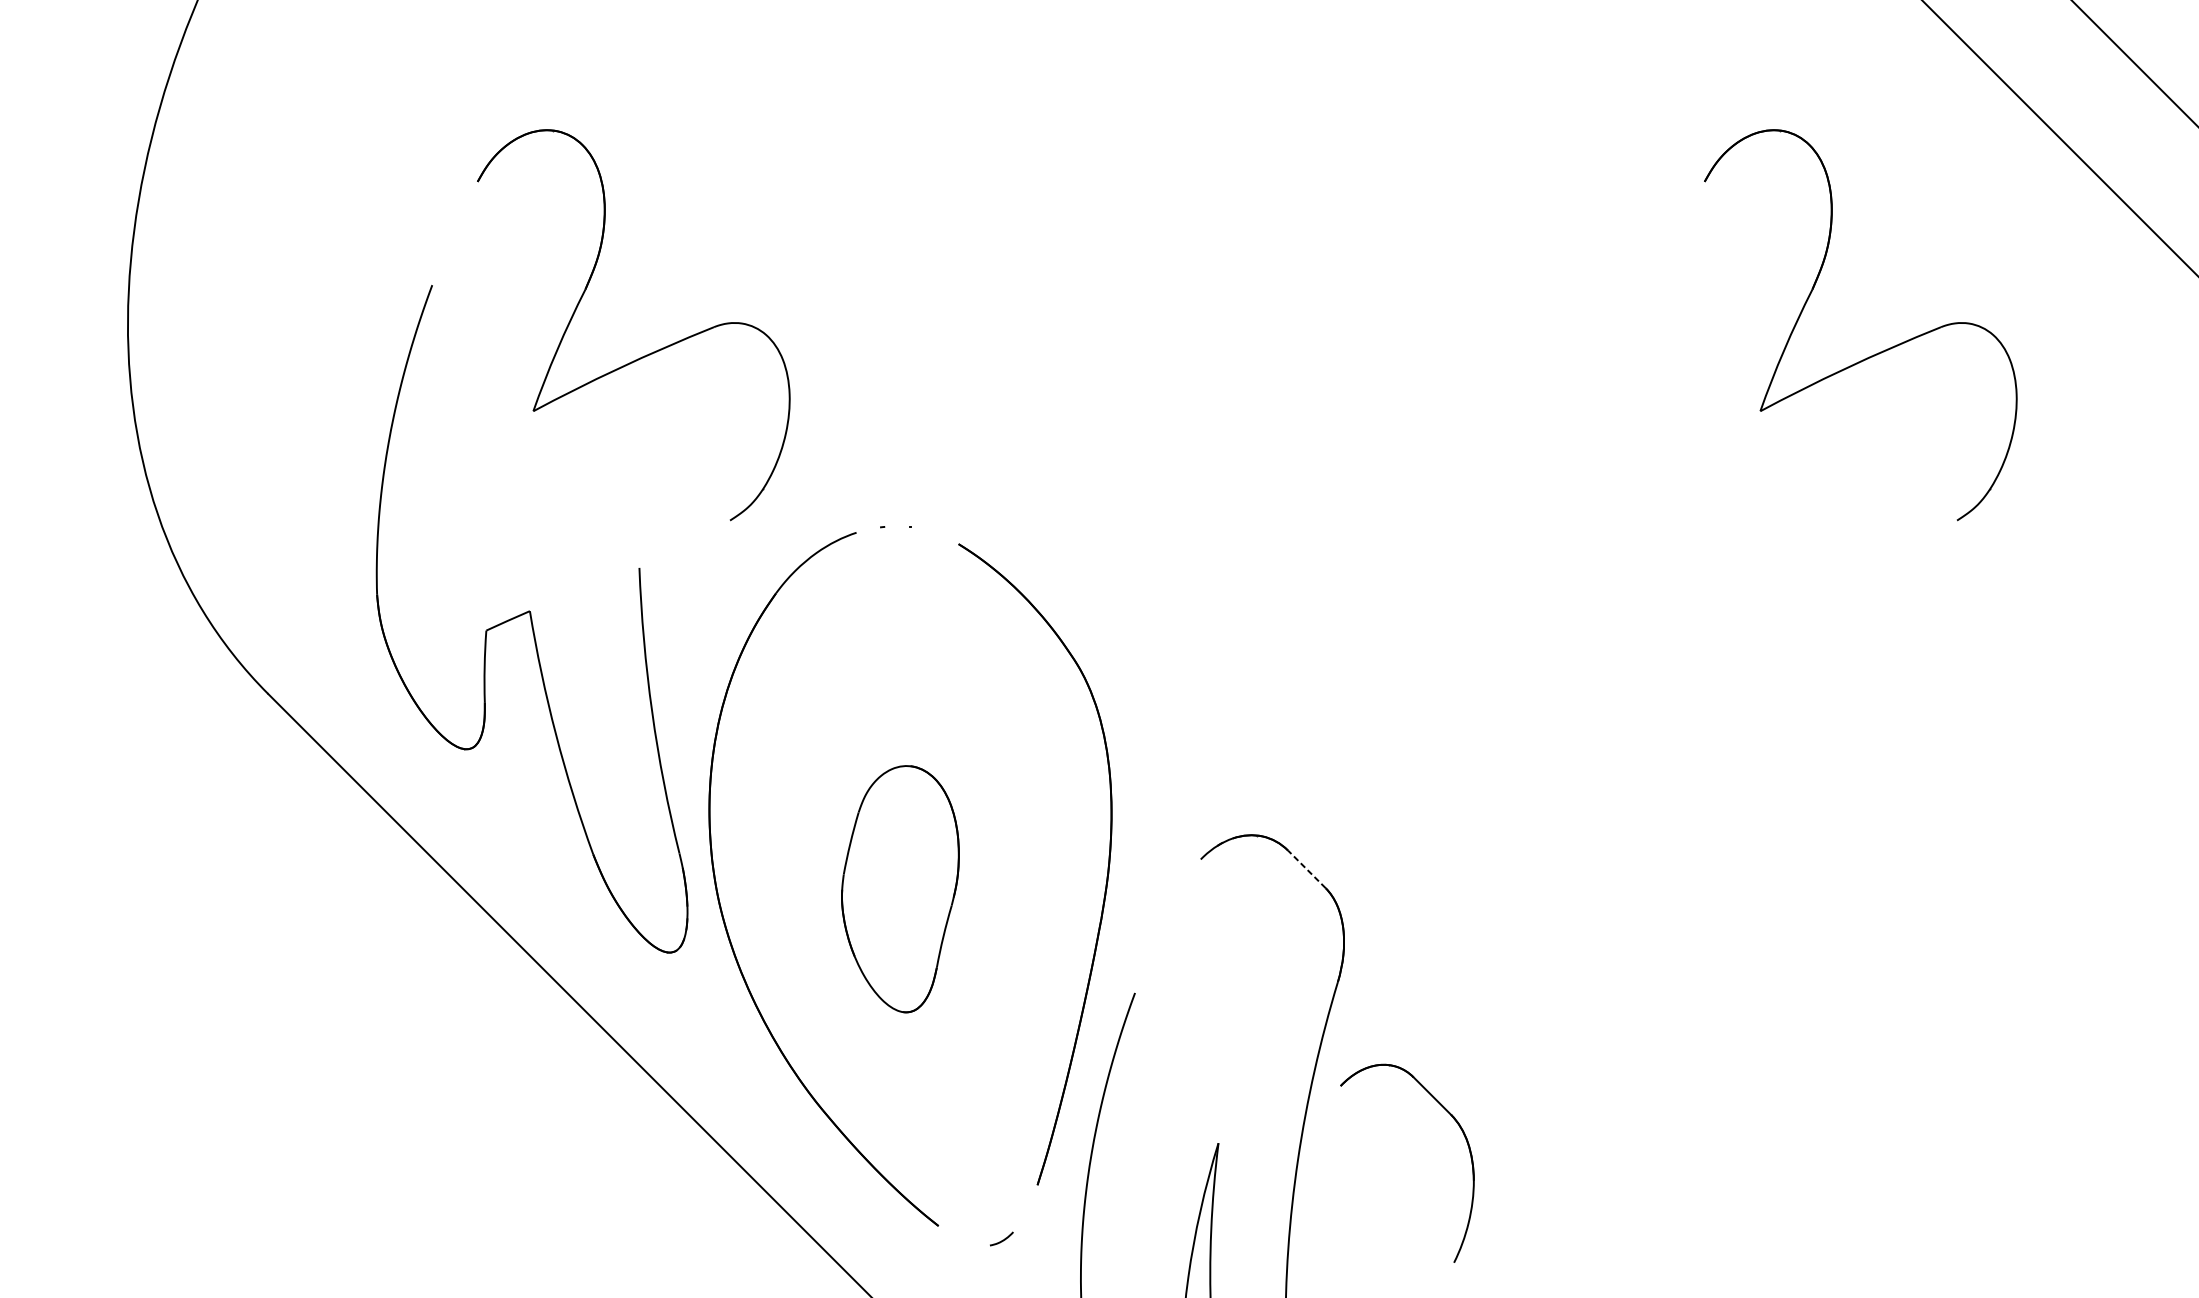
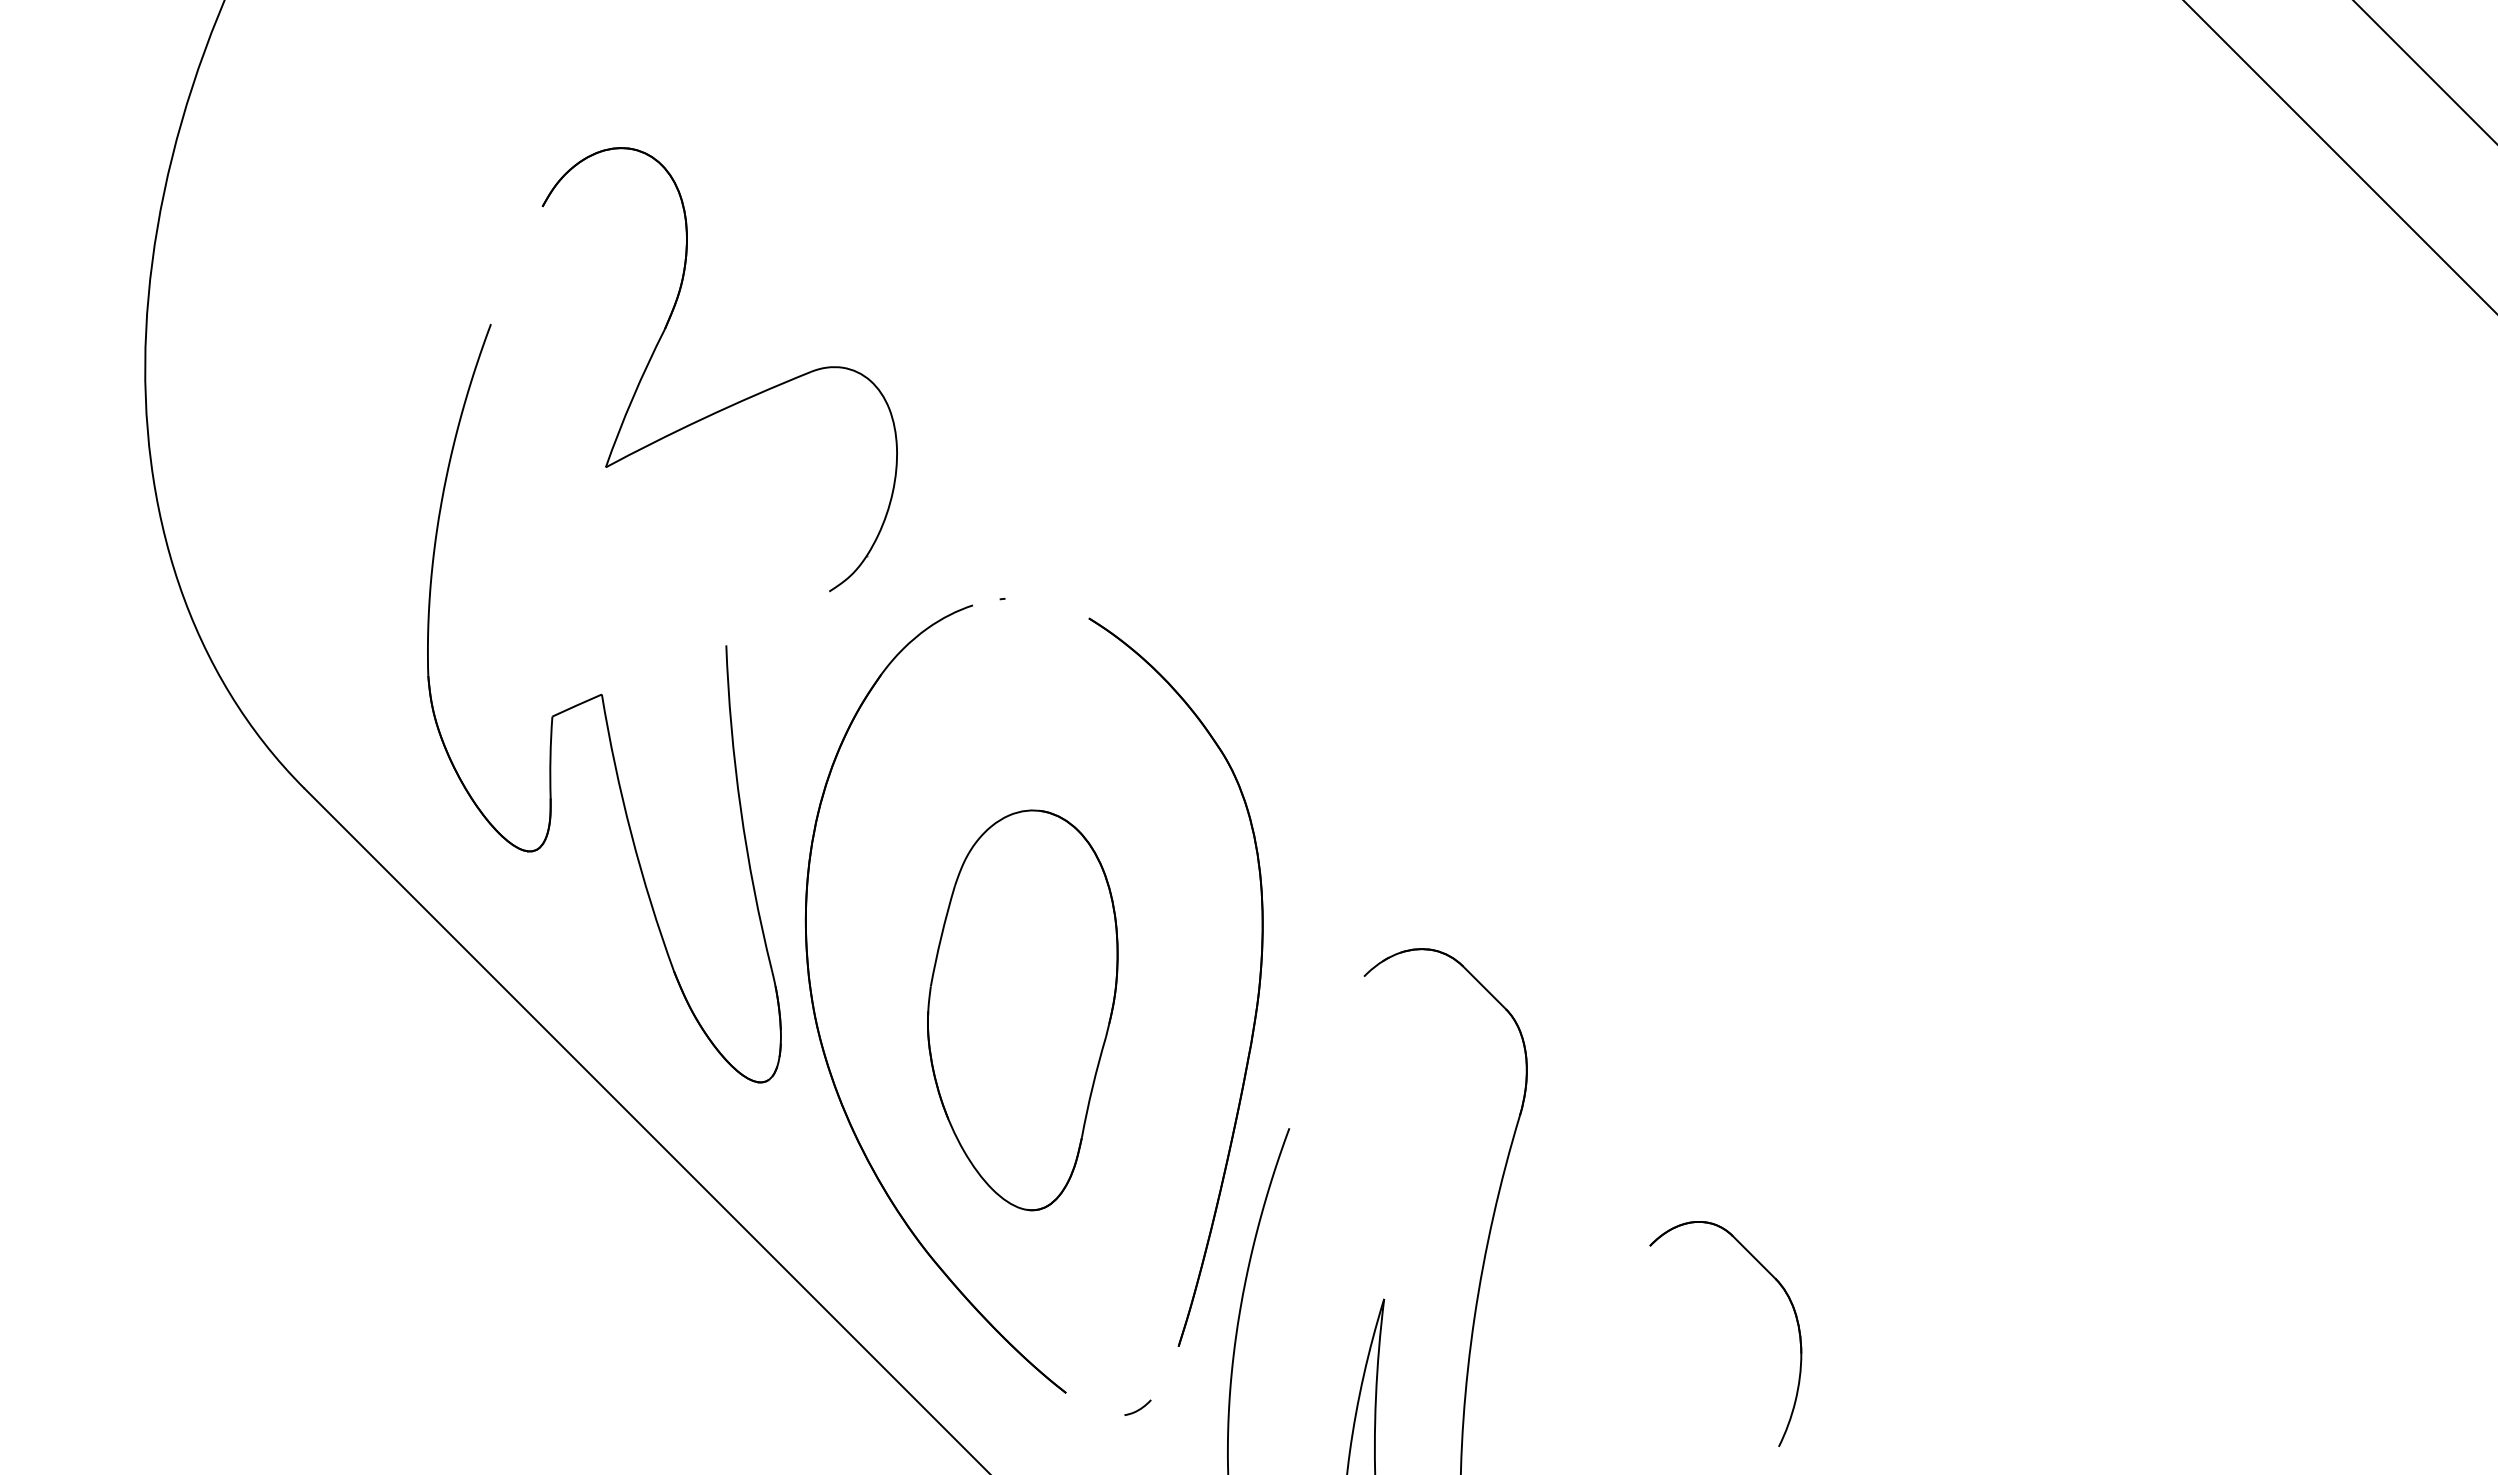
part: (1874, 354) -> (2129, 402), removed
line: (1306, 869) -> (1484, 987), dashed -> solid
part: (900, 889) -> (1022, 1010), size x1.43
part: (1466, 1143) -> (1793, 1311), moved

